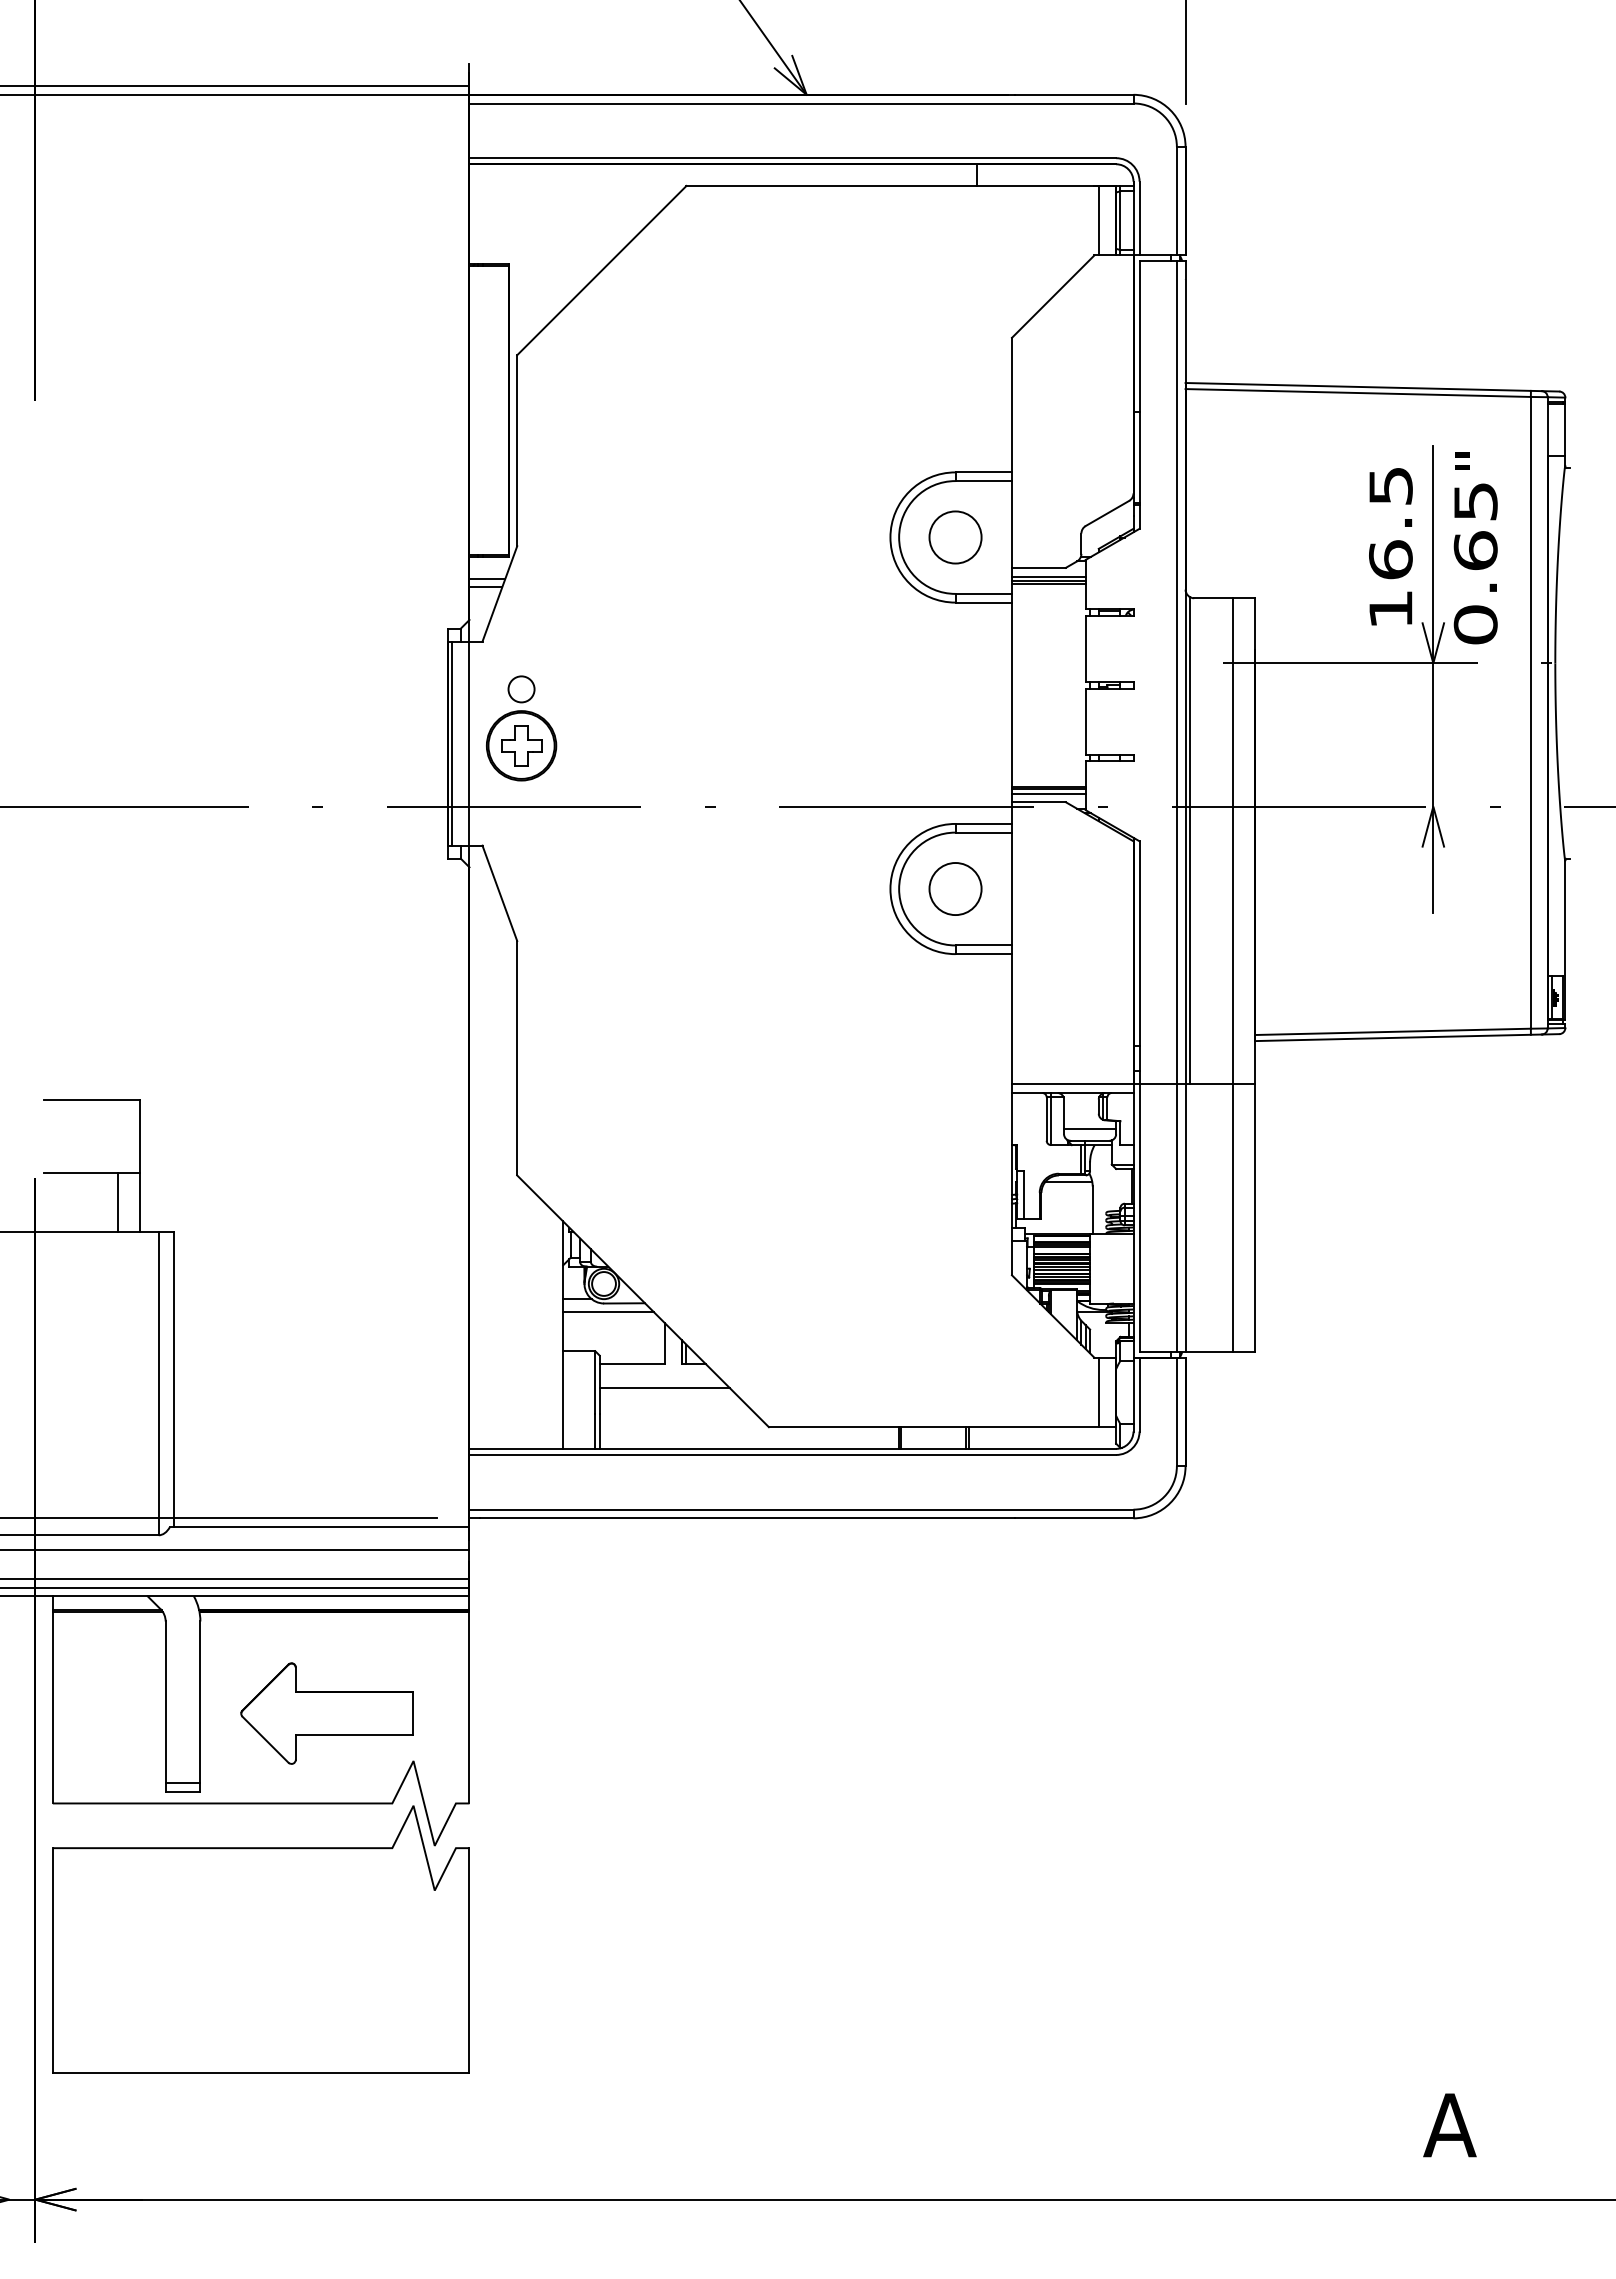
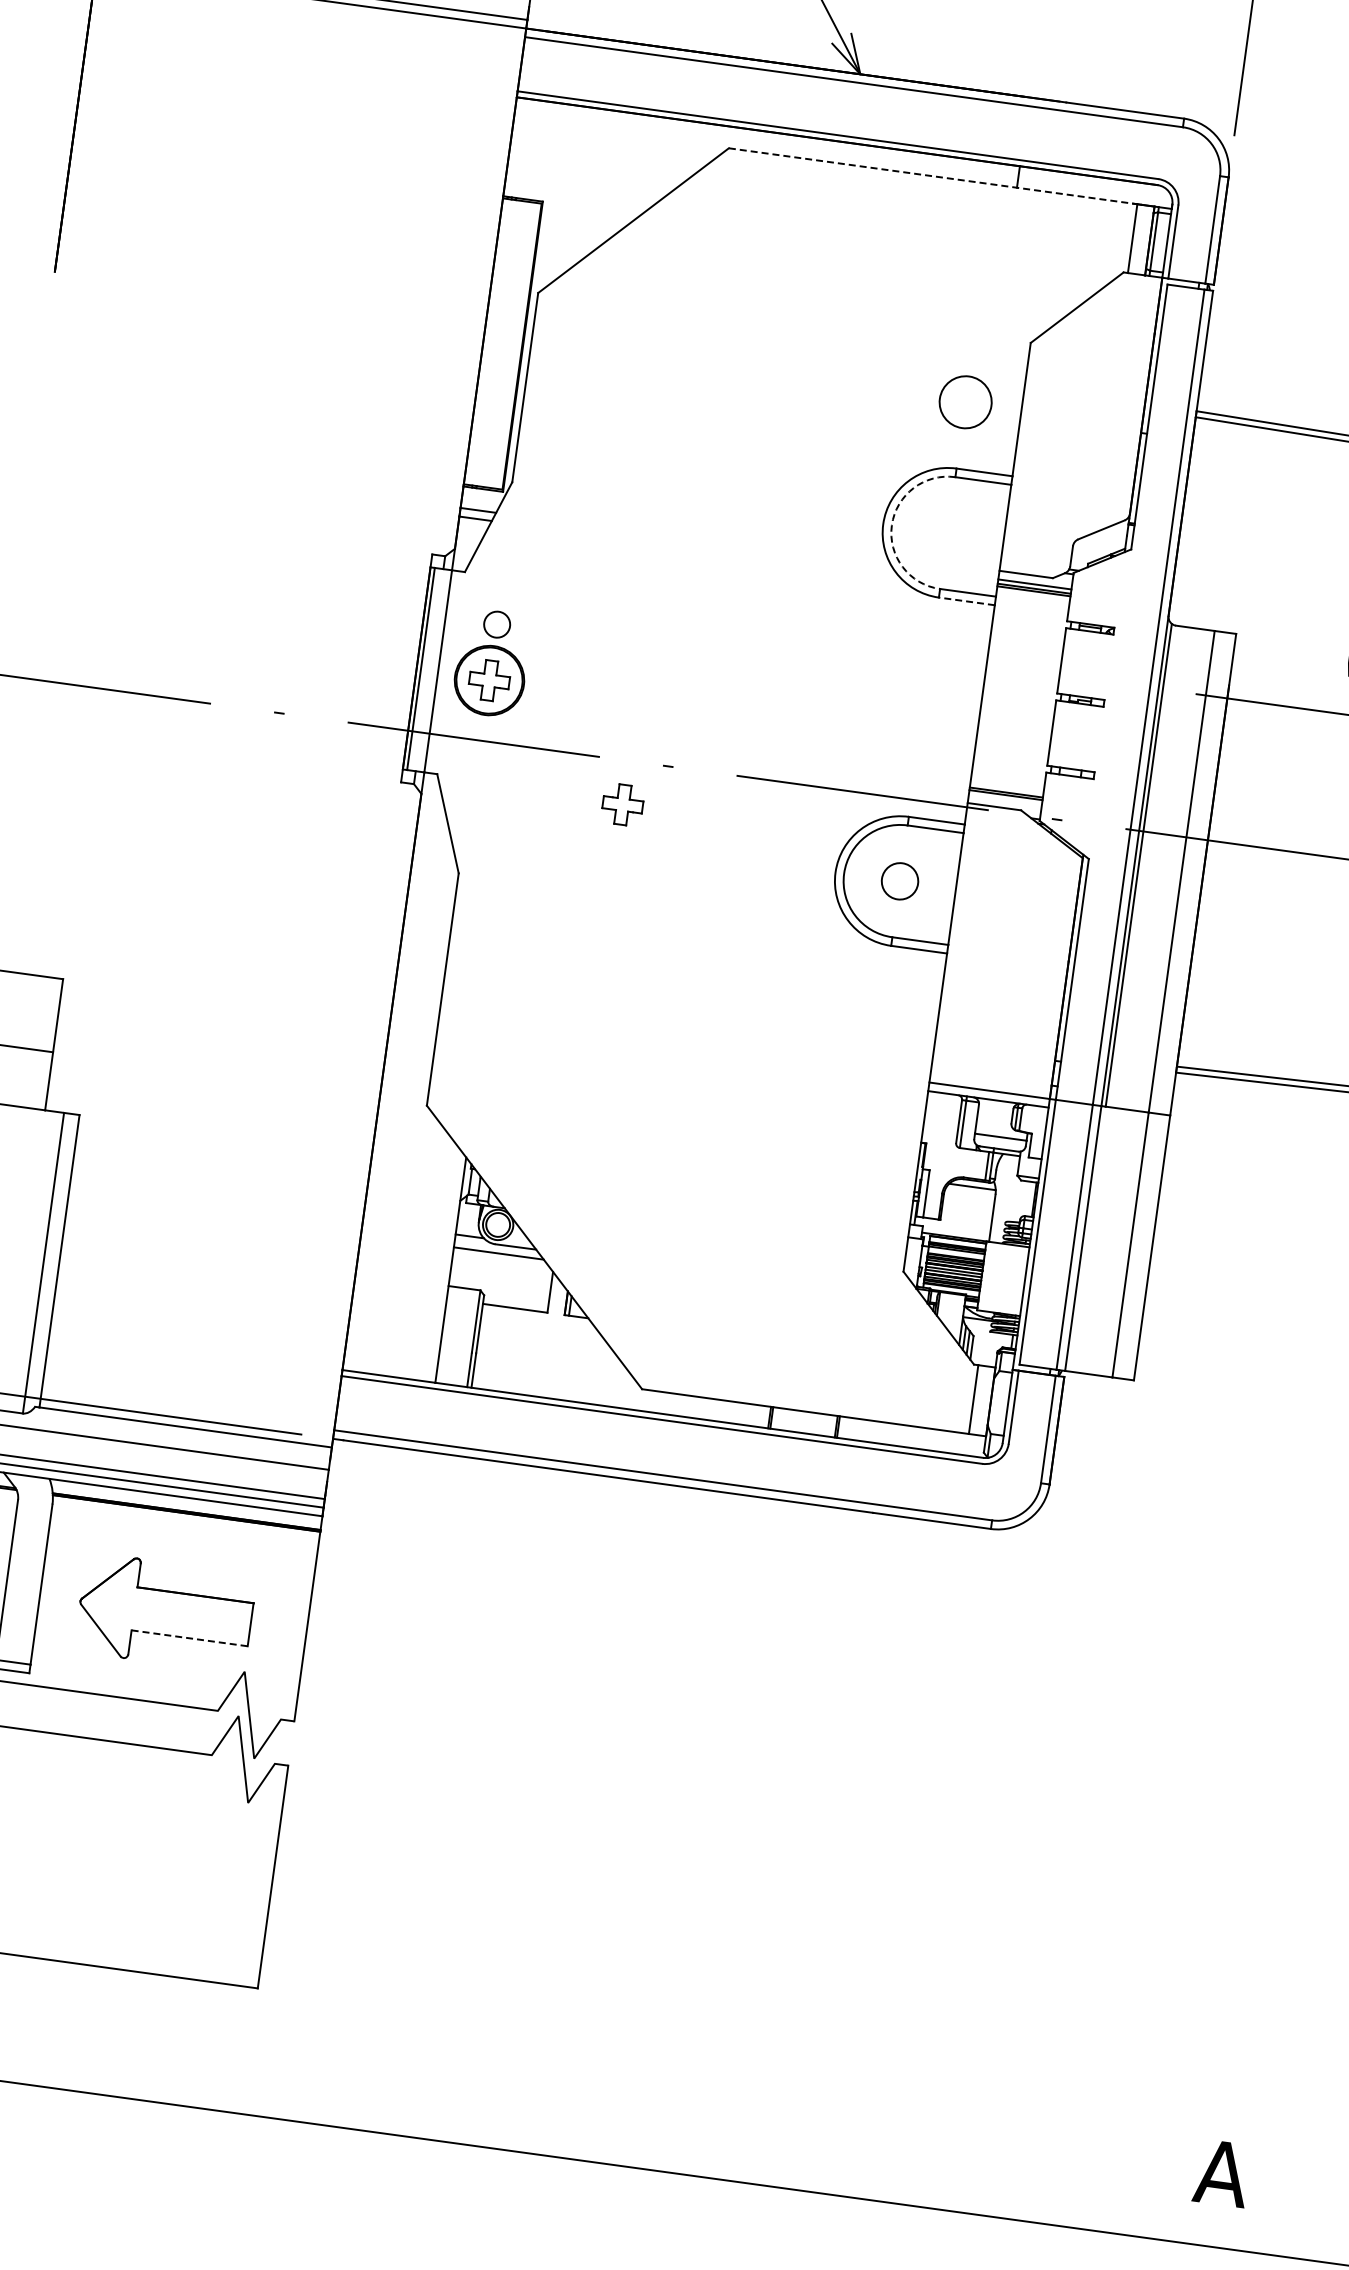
line: (893, 185) -> (934, 175), solid -> dashed
arc: (899, 537) -> (892, 525), solid -> dashed
circle: (955, 537) -> (965, 402), moved
line: (983, 602) -> (966, 601), solid -> dashed
line: (1048, 793) -> (1005, 799), removed
part: (670, 850) -> (622, 804), added
circle: (955, 888) -> (900, 880), size x0.7
line: (117, 1202) -> (27, 1078), removed
line: (664, 1388) -> (543, 1336), removed
line: (354, 1735) -> (189, 1638), solid -> dashed

